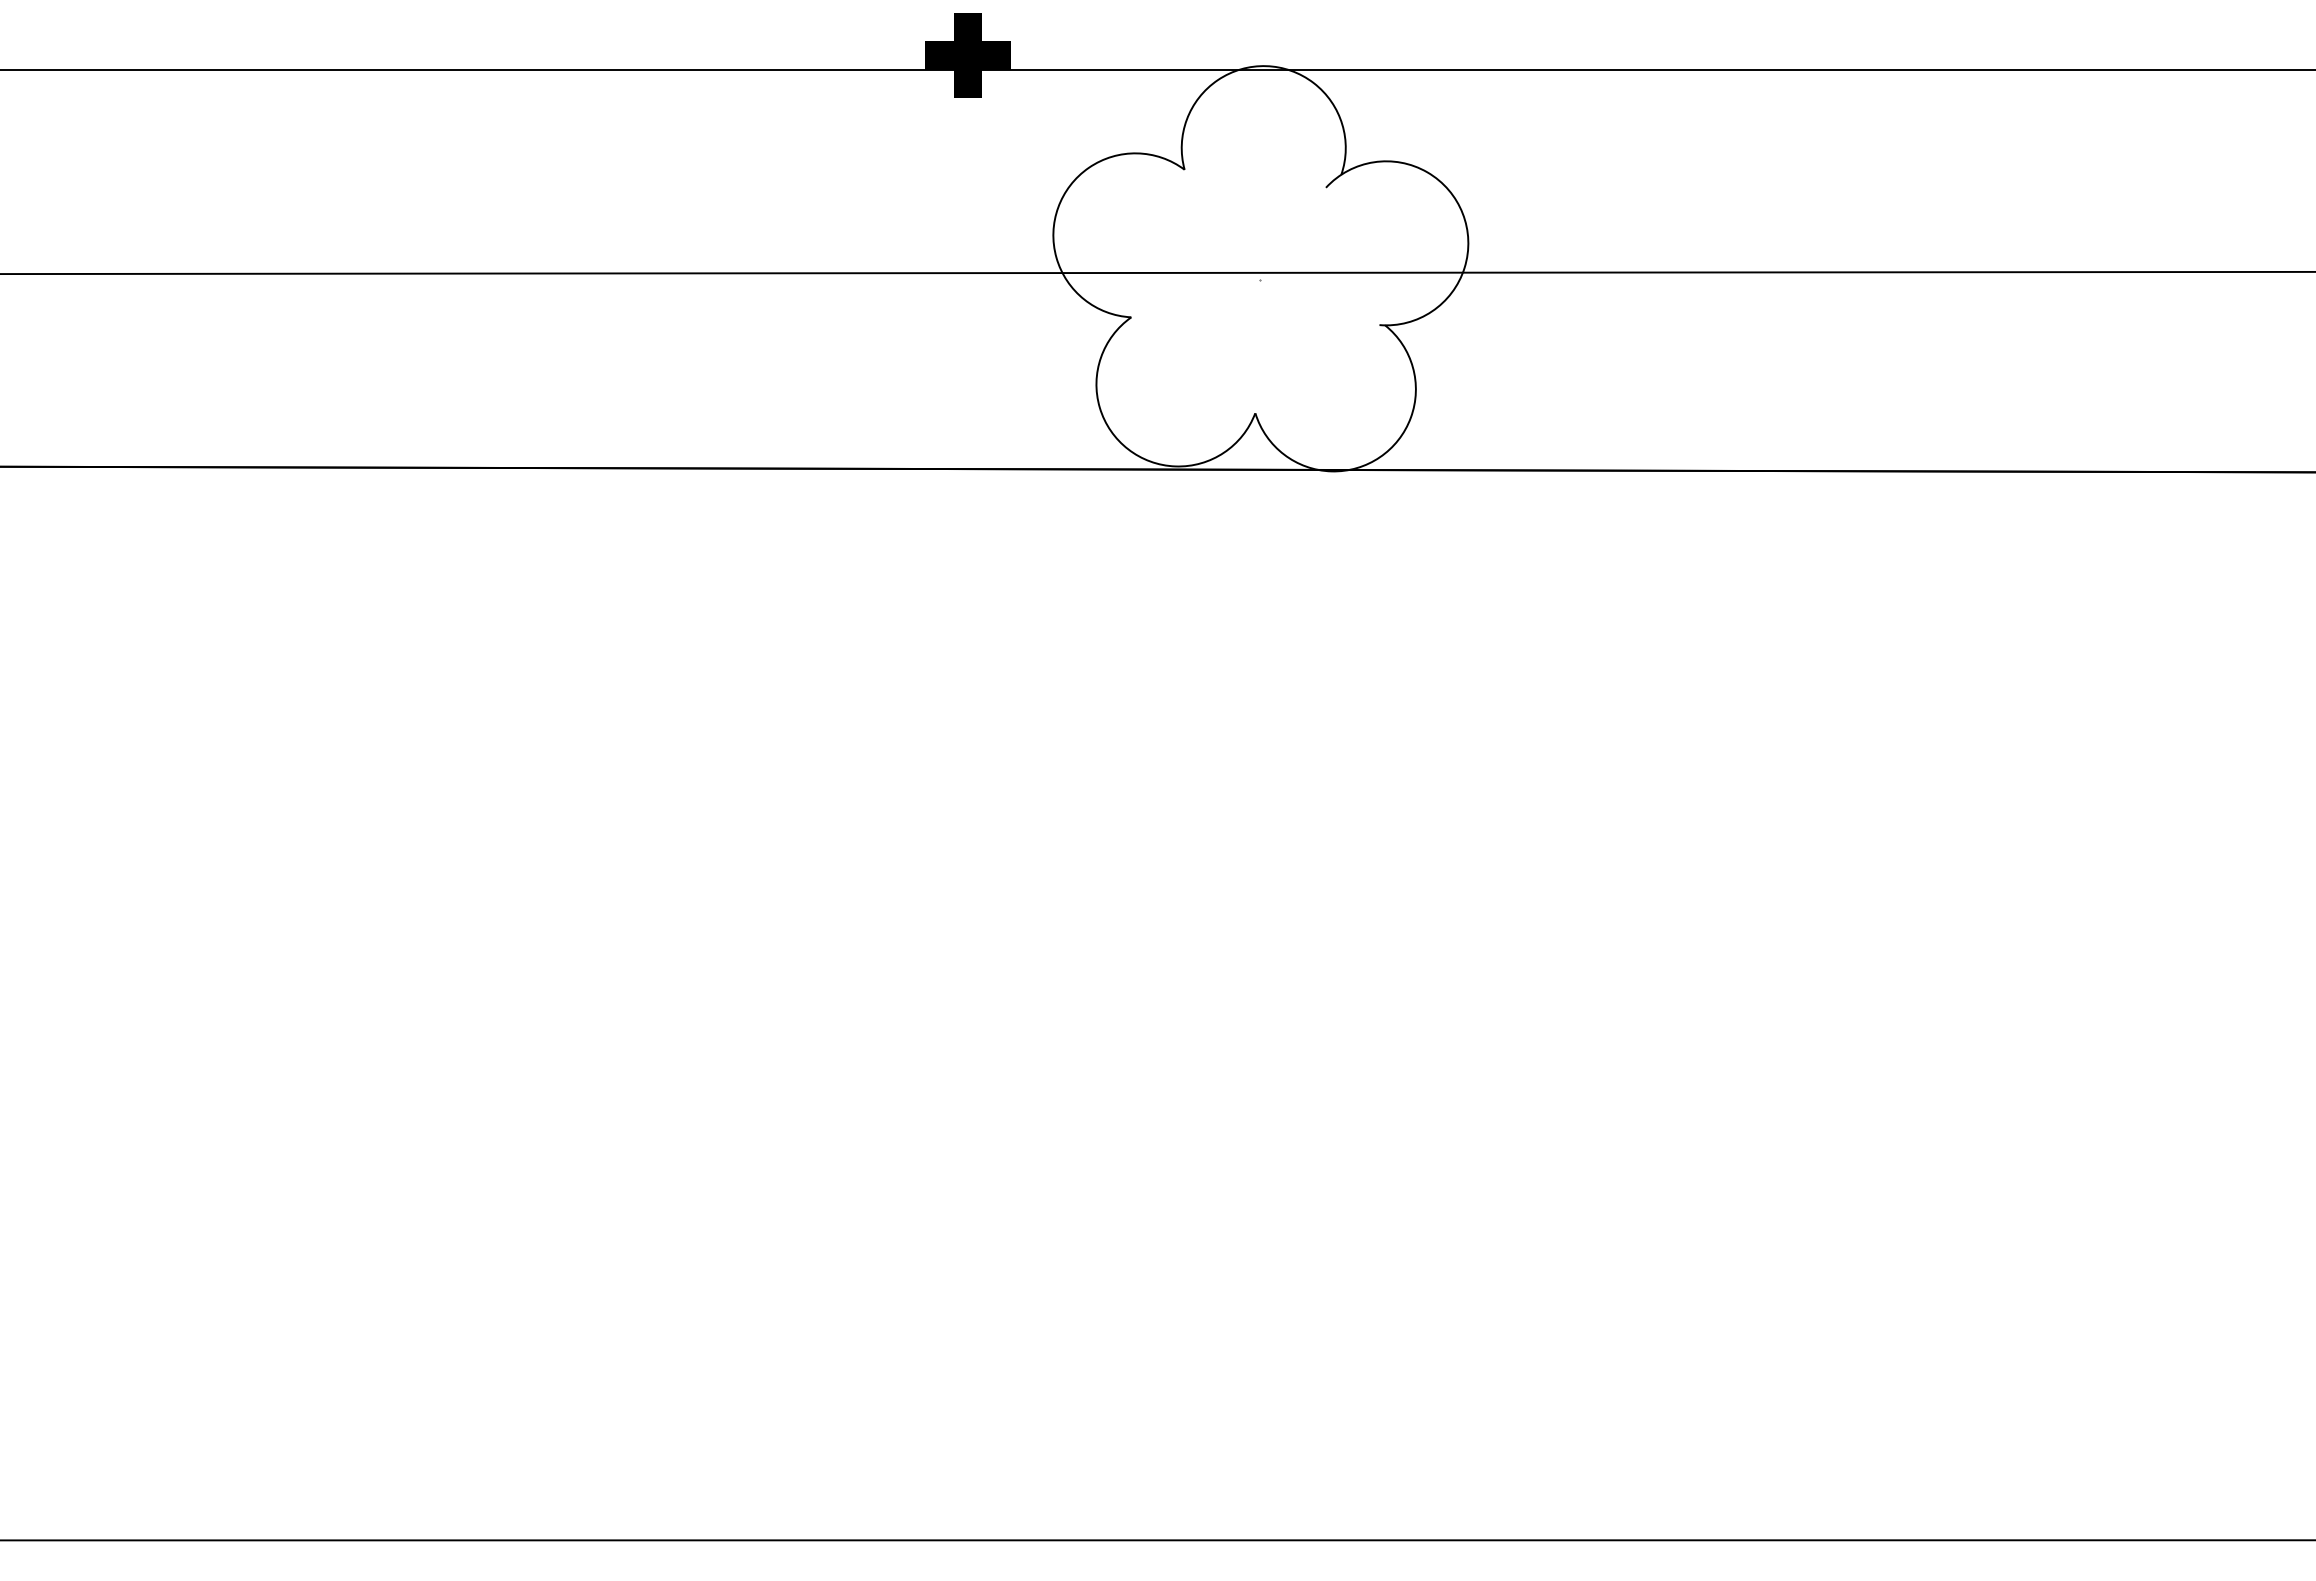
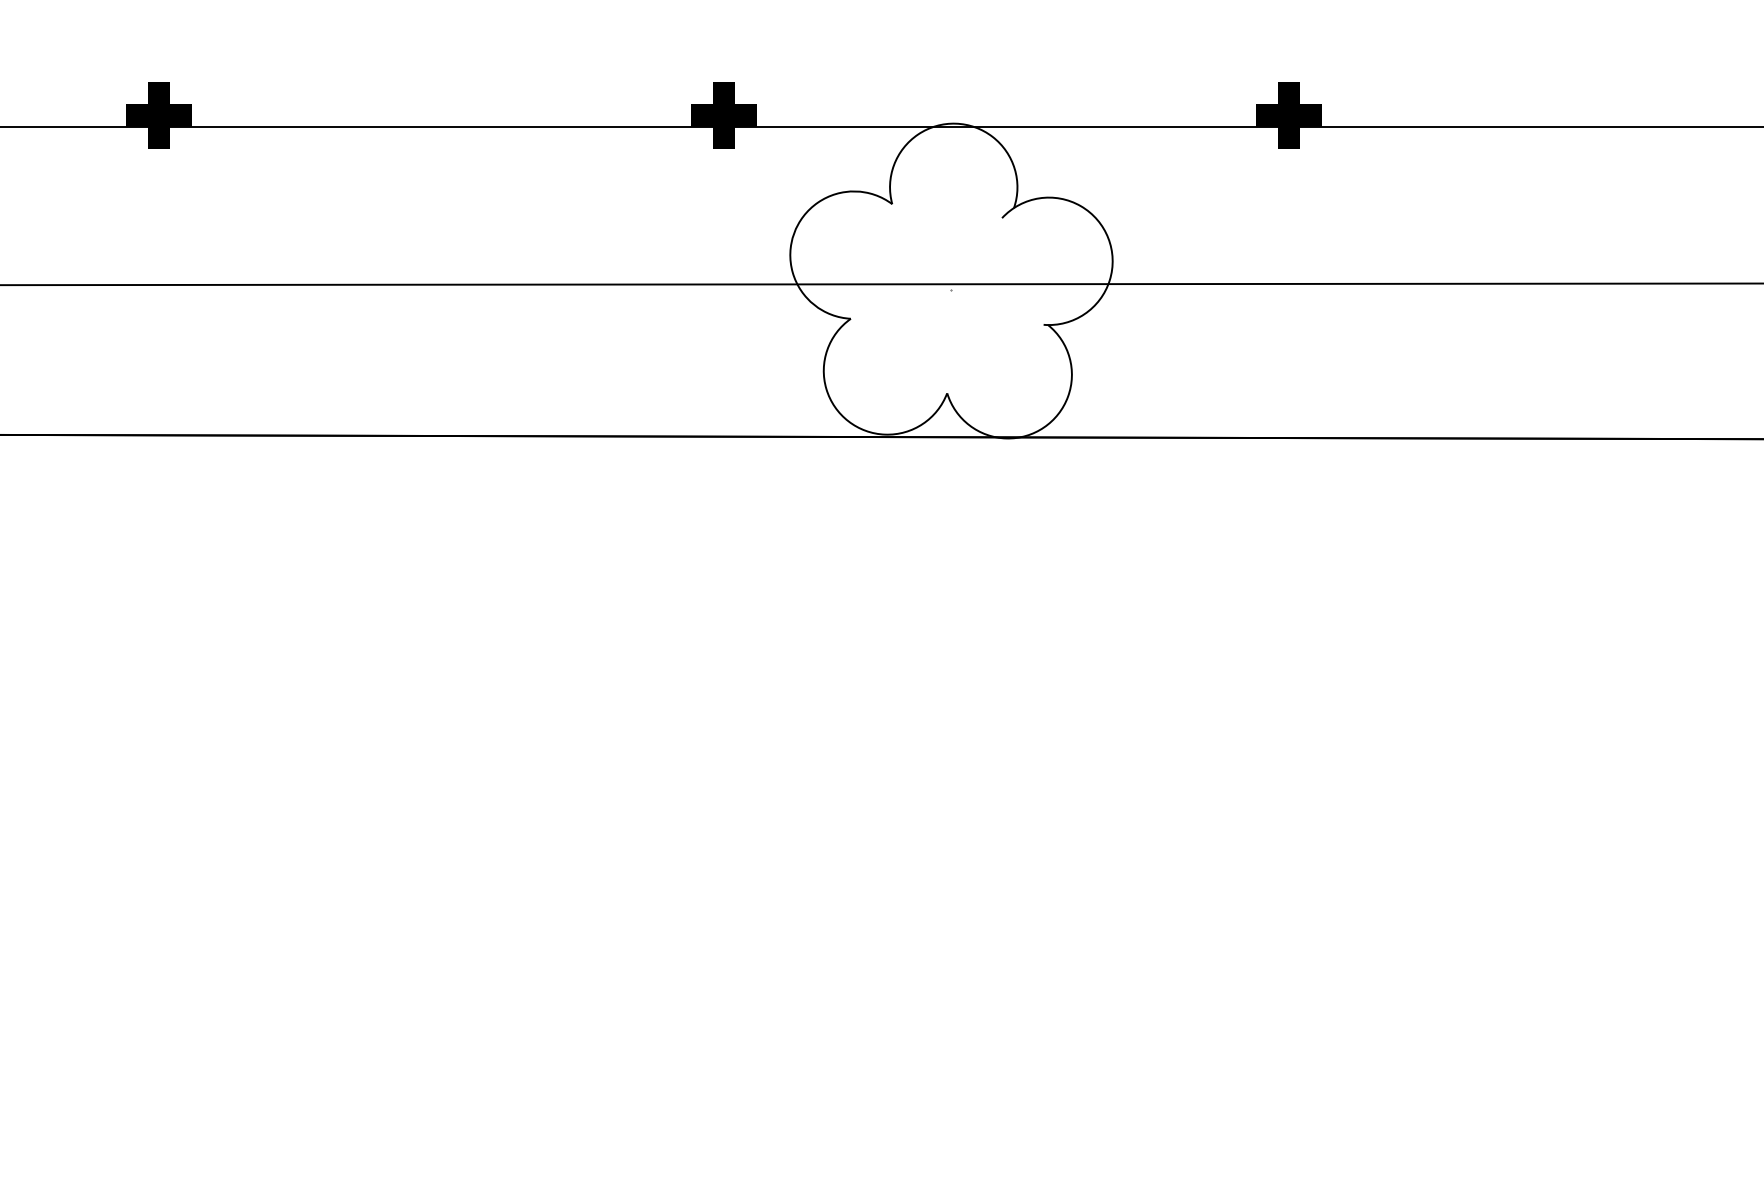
fill: (240, 55) -> (158, 115), added
fill: (1695, 55) -> (1289, 115), added

